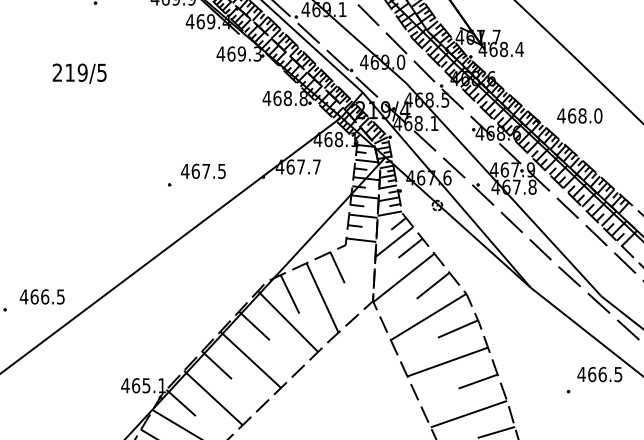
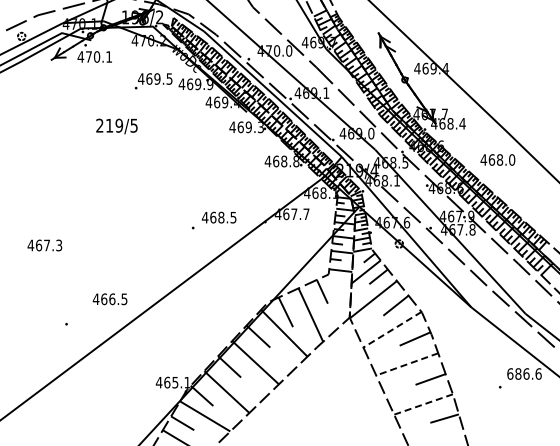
text: (79, 73) -> (116, 126), moved
text: (579, 115) -> (497, 159), moved
text: (206, 171) -> (221, 217), 467.5 -> 468.5
text: (41, 297) -> (109, 299), moved
line: (428, 317) -> (392, 330), solid -> dashed
line: (448, 362) -> (407, 364), solid -> dashed
text: (600, 373) -> (524, 373), 466.5 -> 686.6
line: (468, 414) -> (423, 404), solid -> dashed

